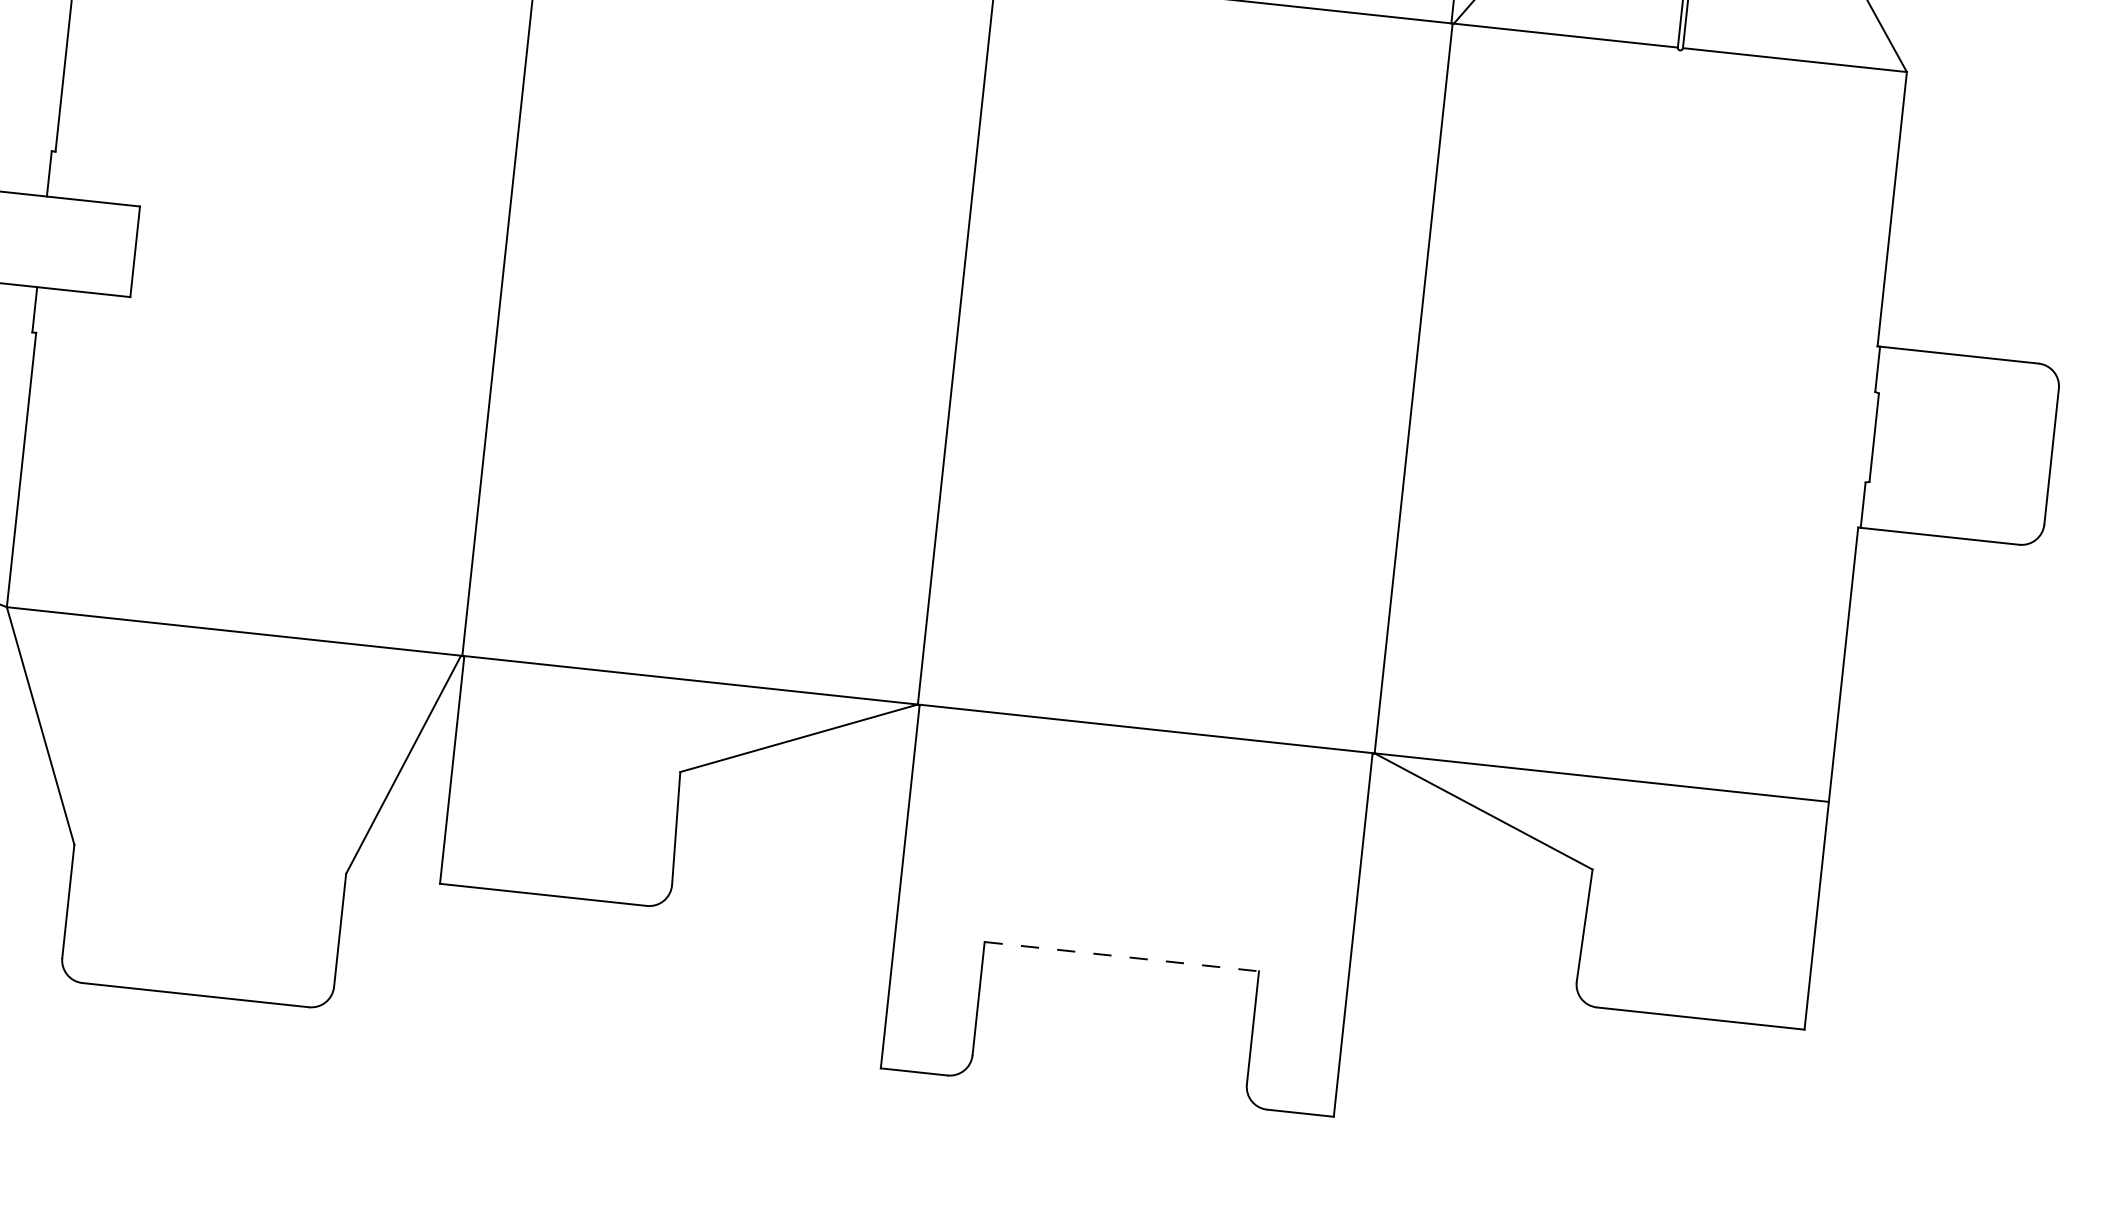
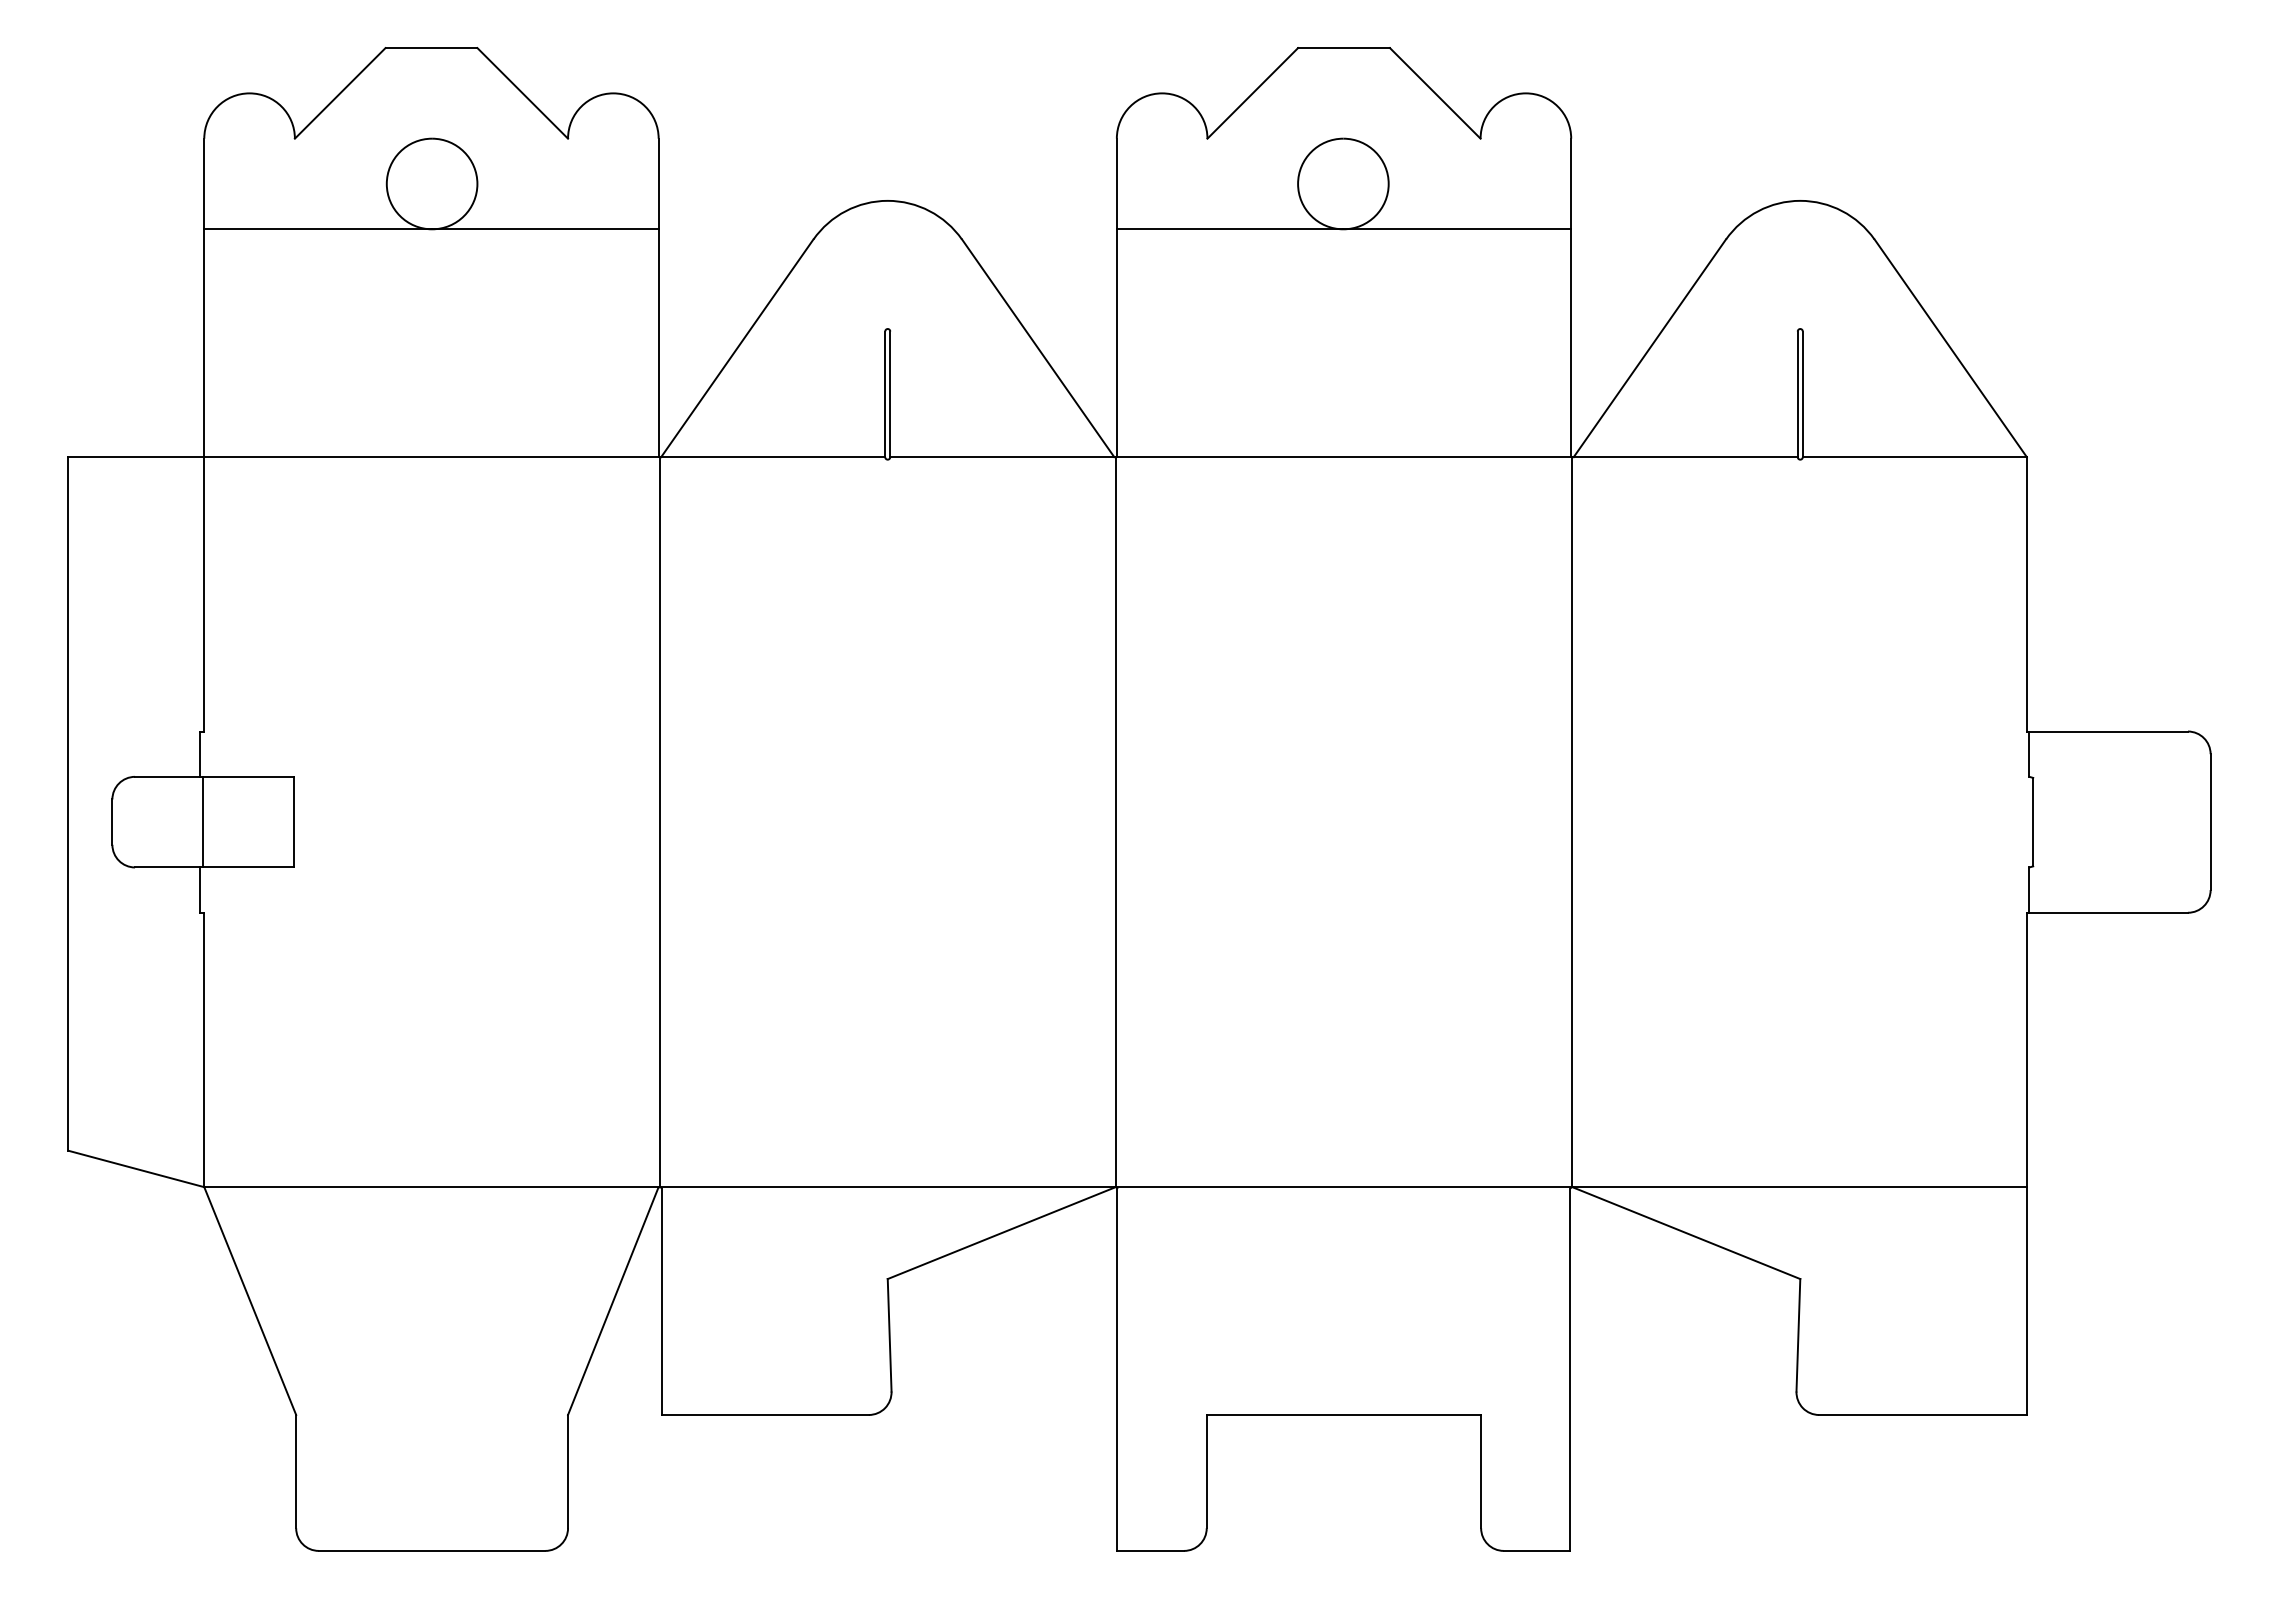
line: (45, 241) -> (203, 821), added
line: (1122, 956) -> (1344, 1414), dashed -> solid

